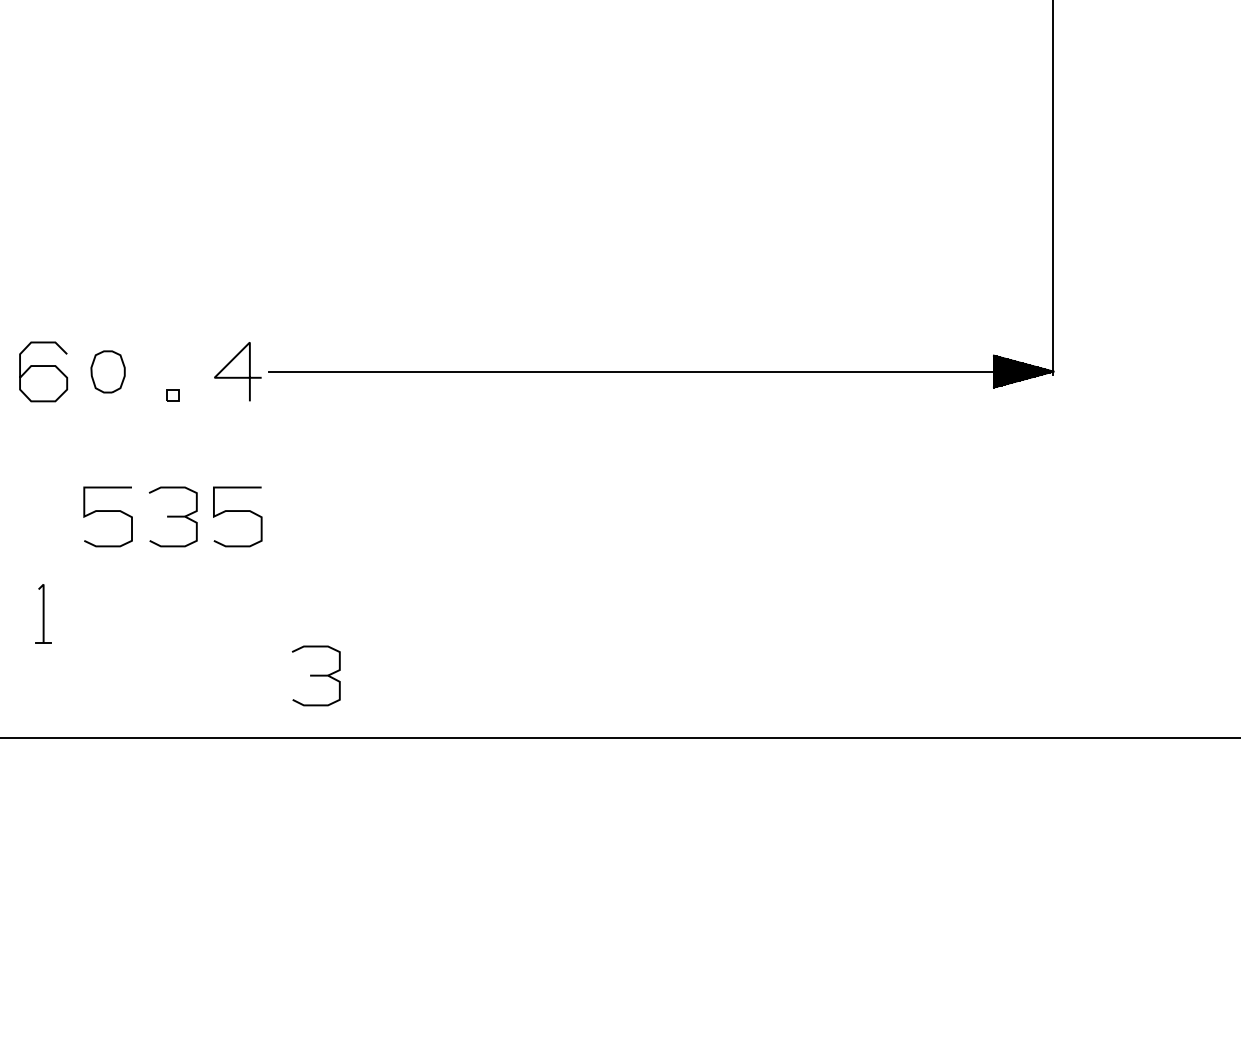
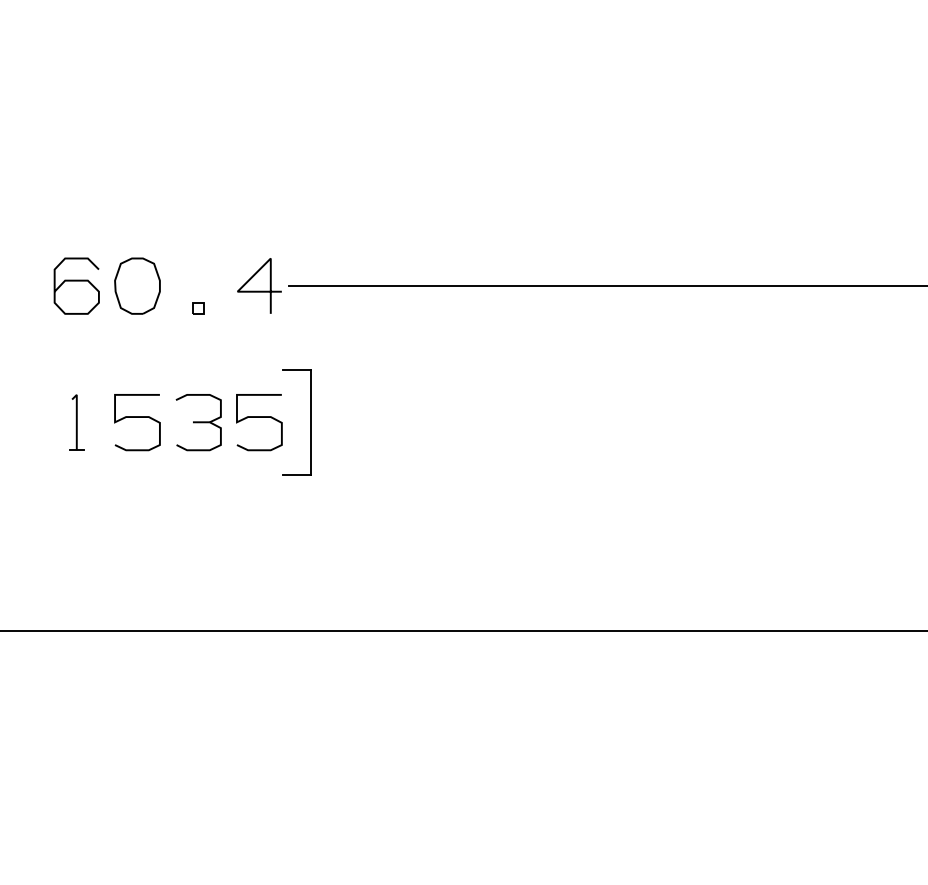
part: (107, 371) -> (136, 285), size x1.43
part: (292, 516) -> (310, 422), added
part: (43, 613) -> (76, 422), moved
part: (316, 675) -> (333, 571), removed

